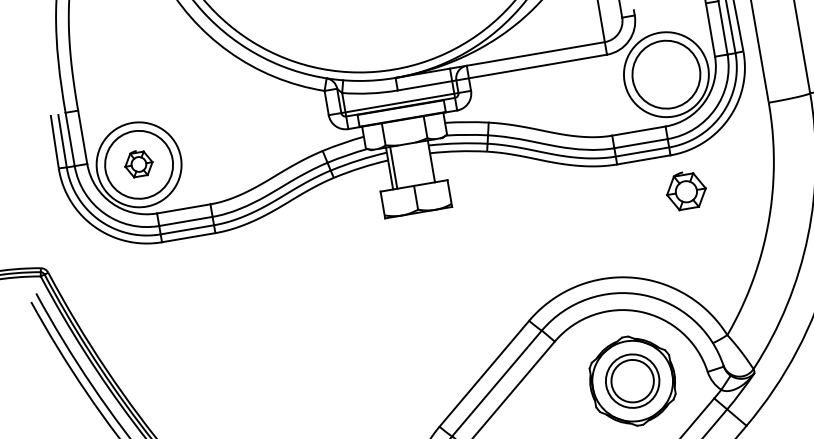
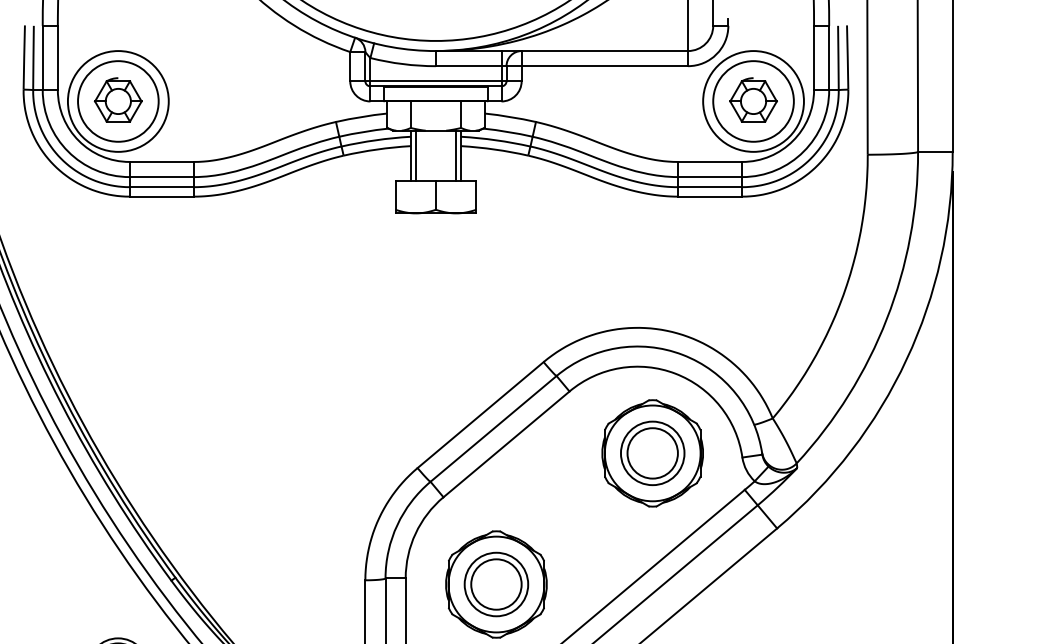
line: (427, 161) -> (456, 155), added
part: (138, 163) -> (117, 99), size x1.43
part: (686, 190) -> (753, 99), moved

